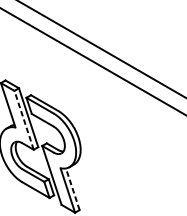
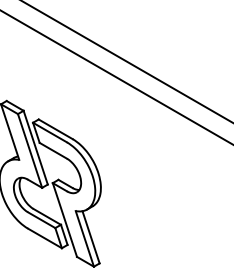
line: (24, 119) -> (30, 150), dashed -> solid
line: (72, 188) -> (90, 236), dashed -> solid

